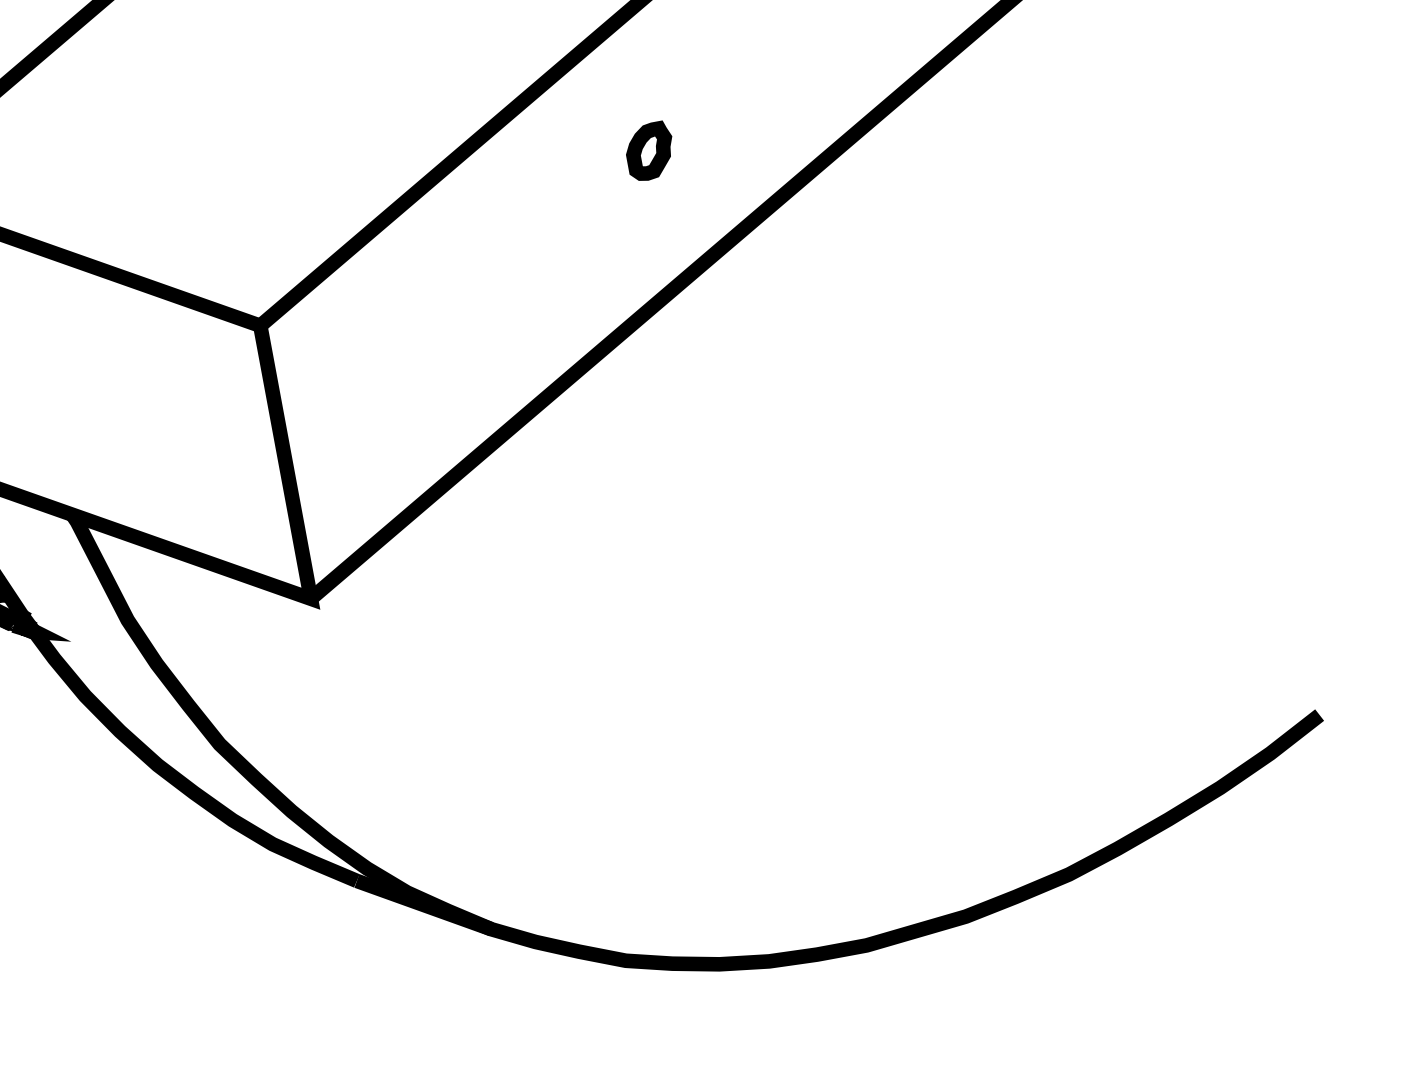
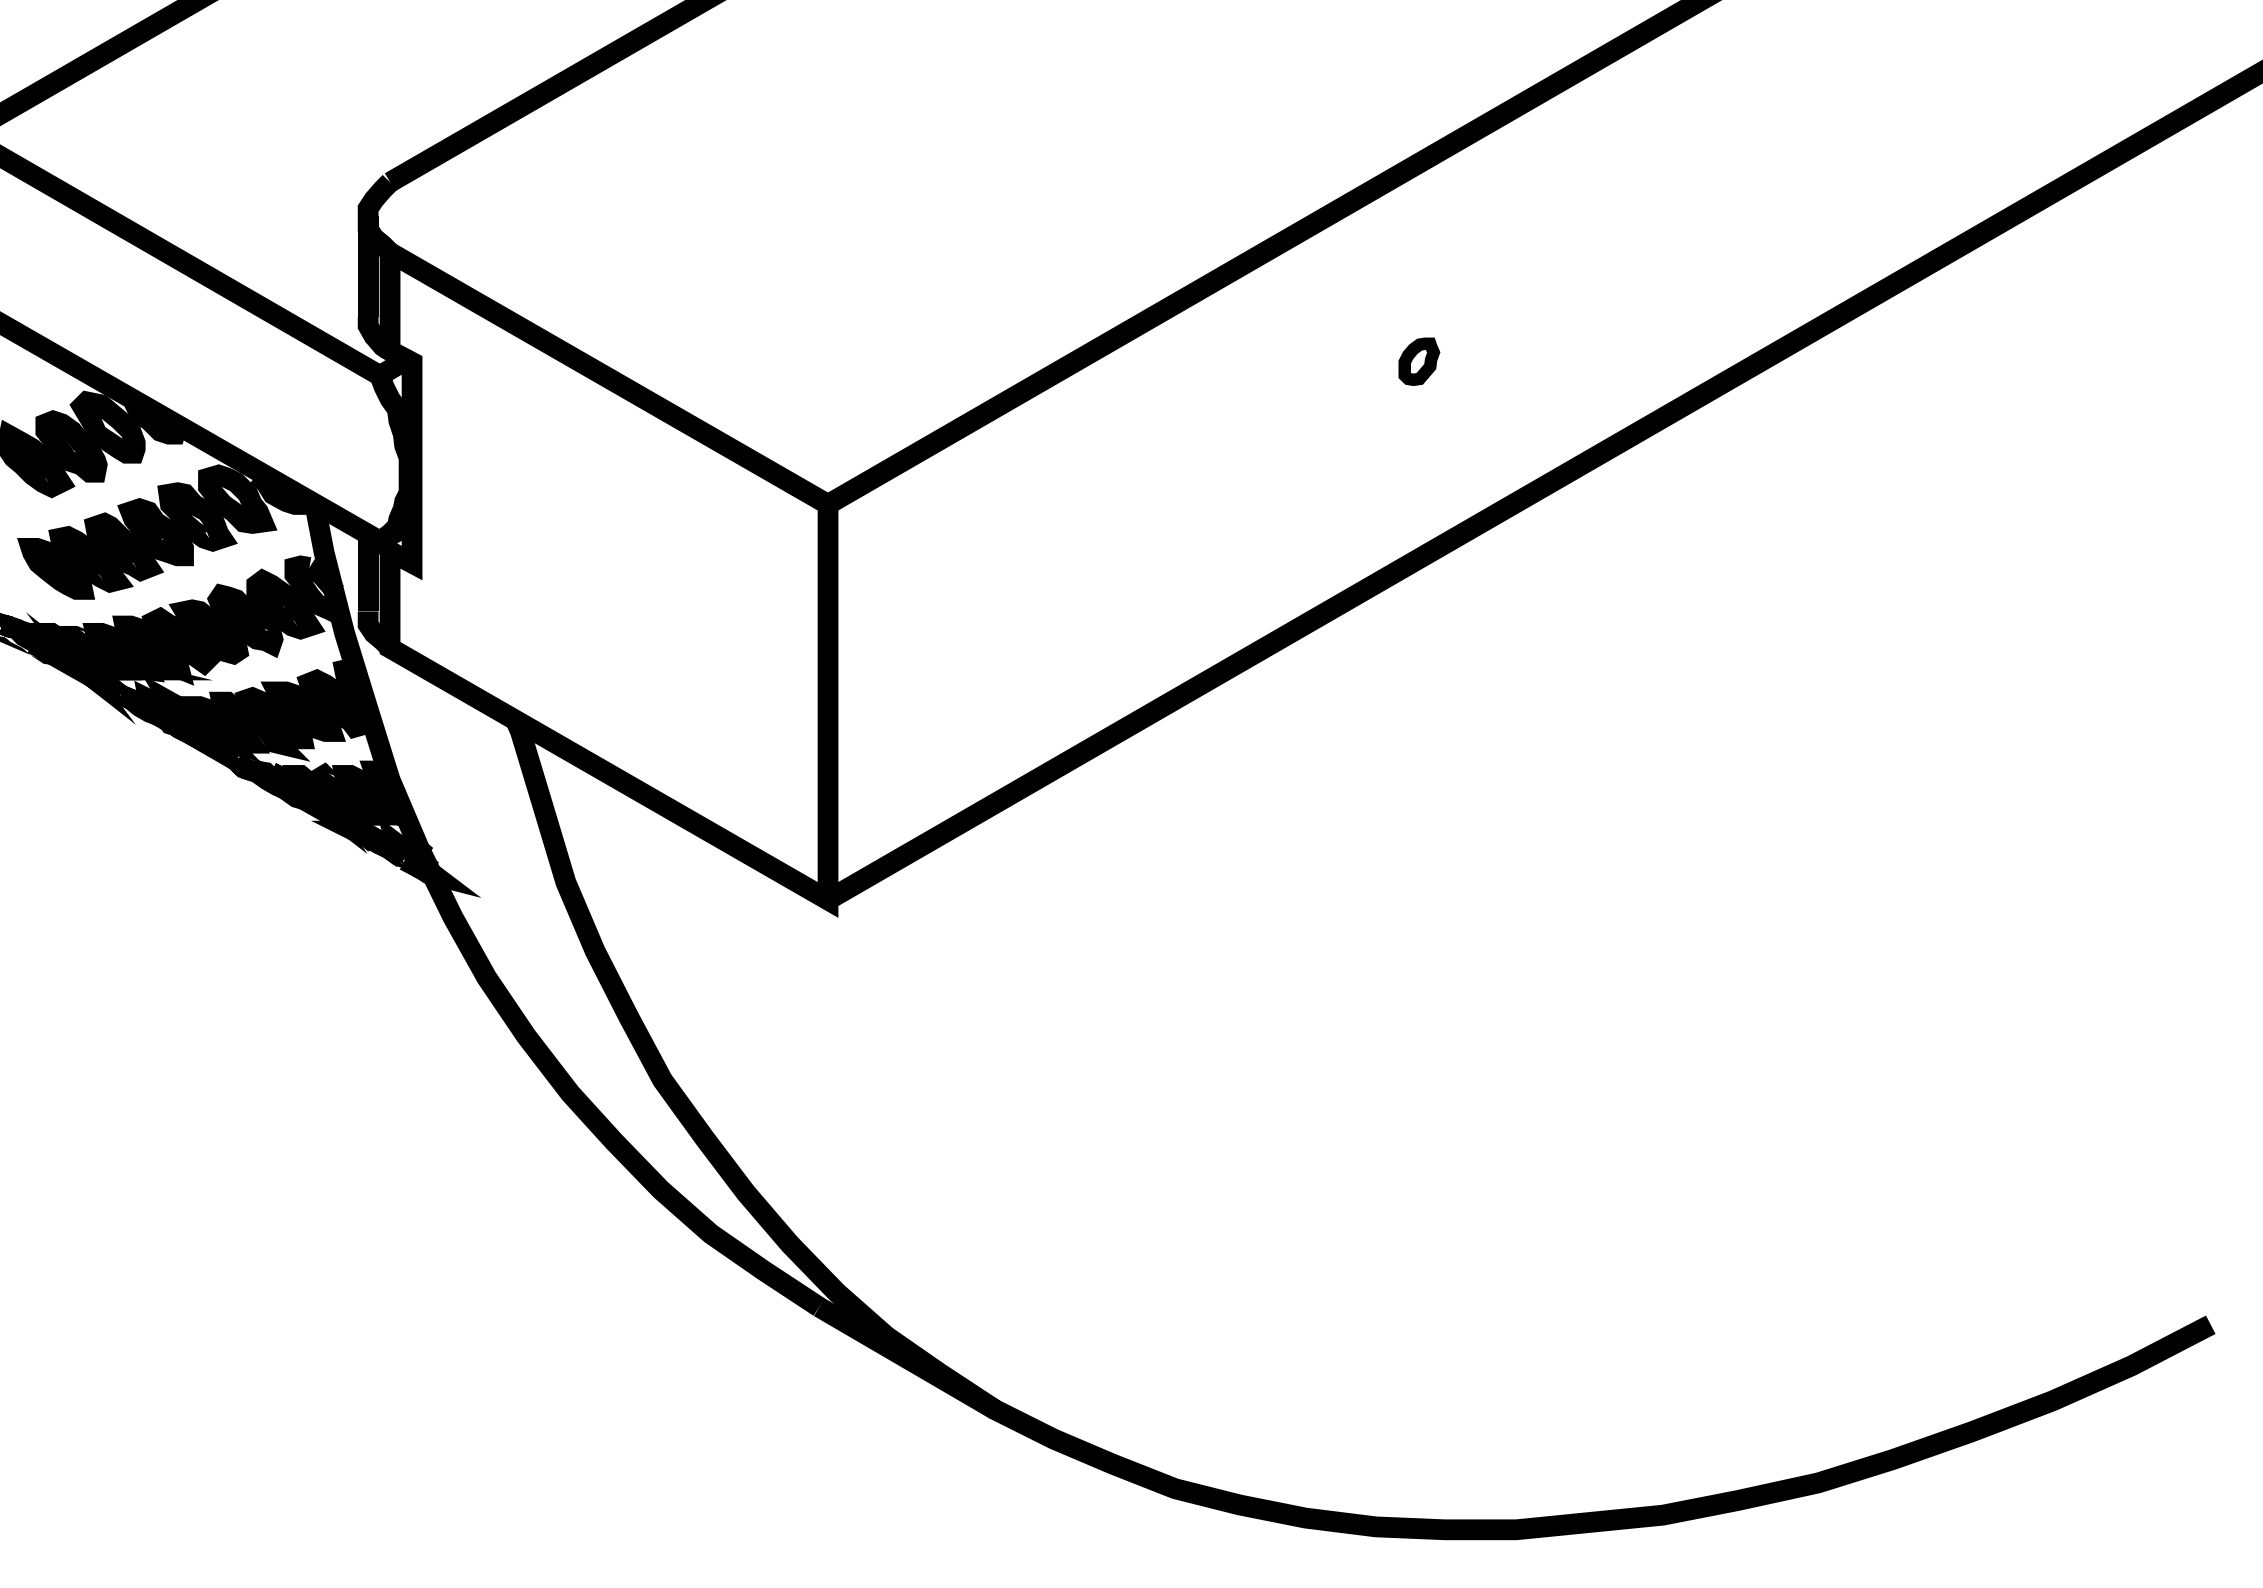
part: (650, 151) -> (1419, 361), size x0.6

